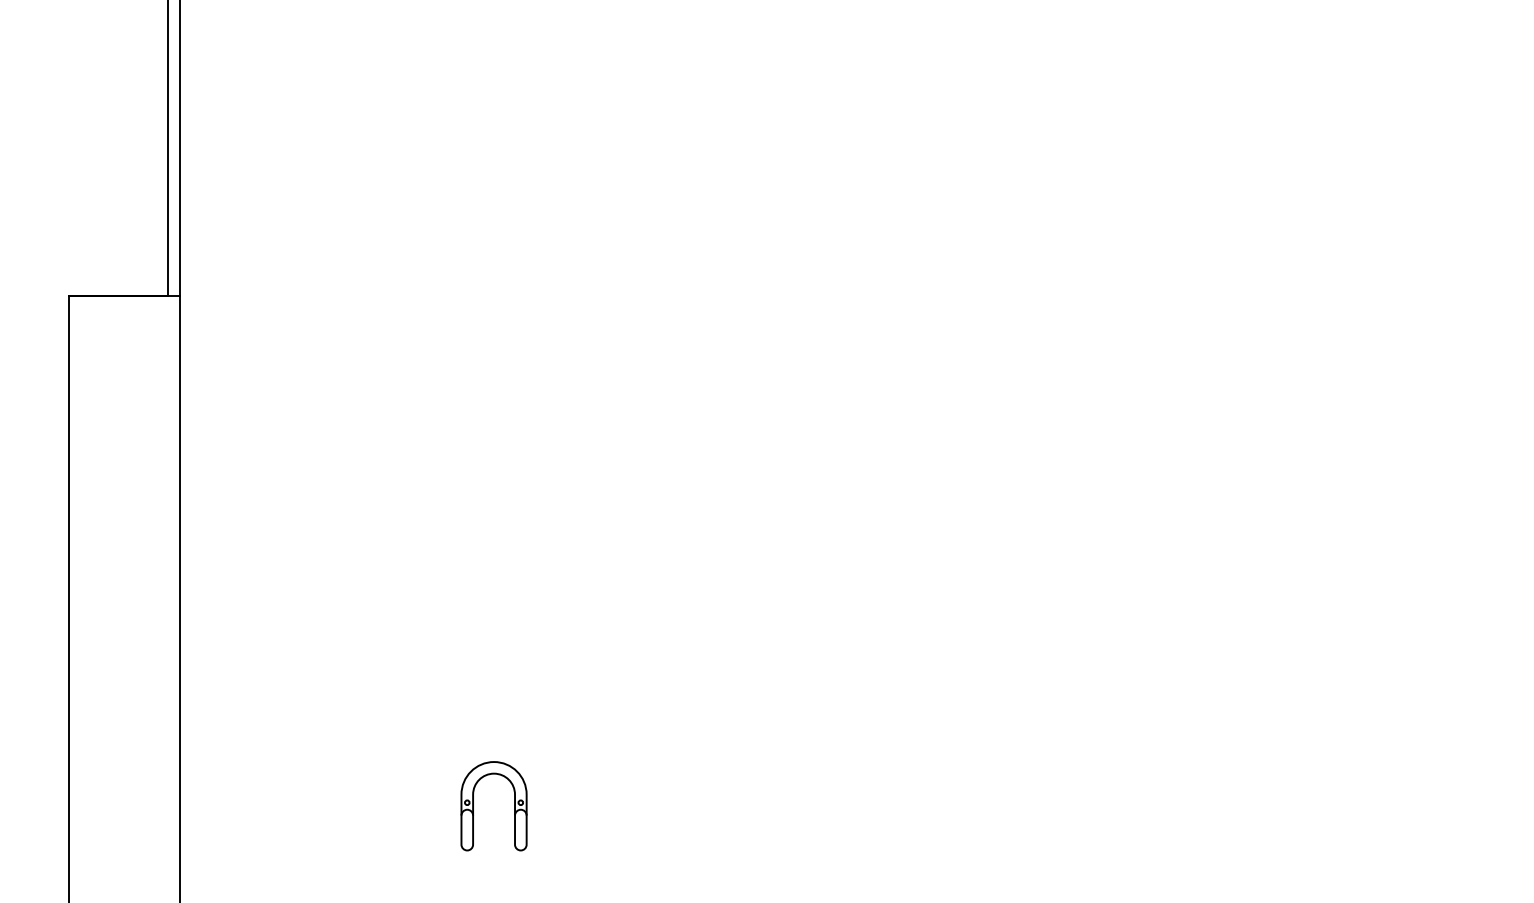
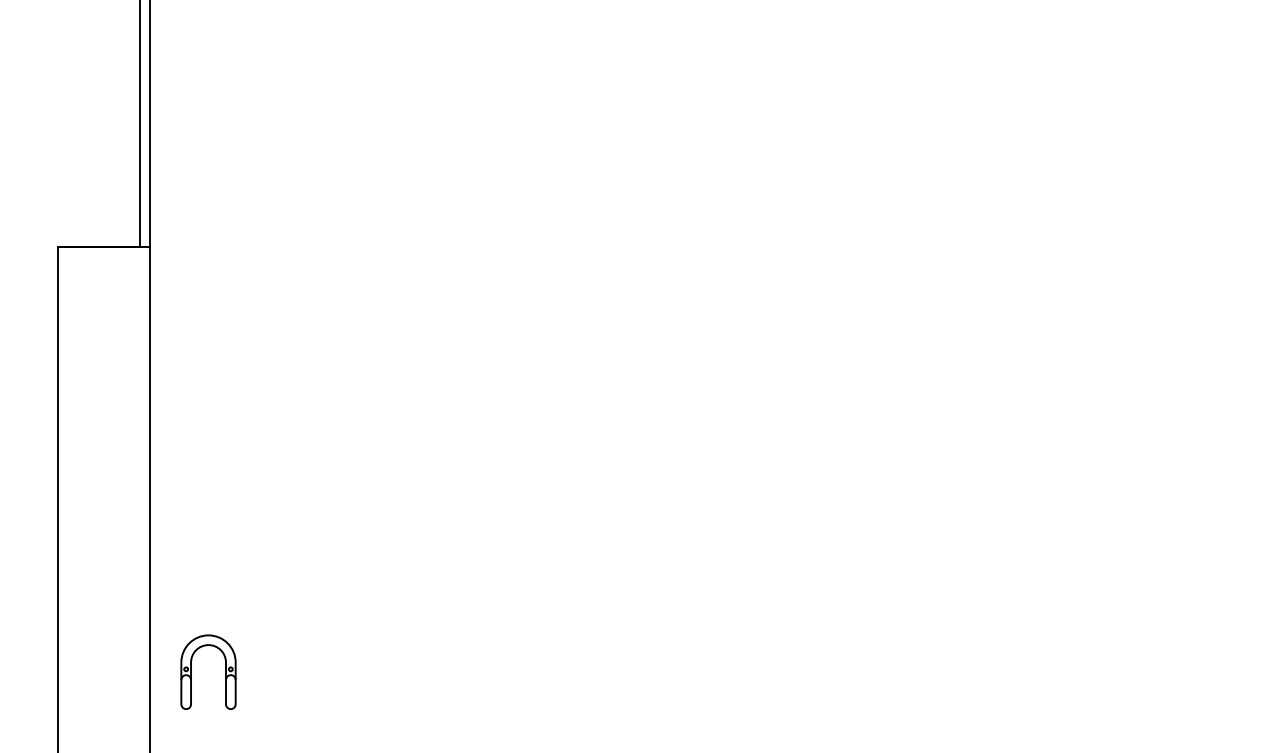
part: (473, 806) -> (191, 672), moved

